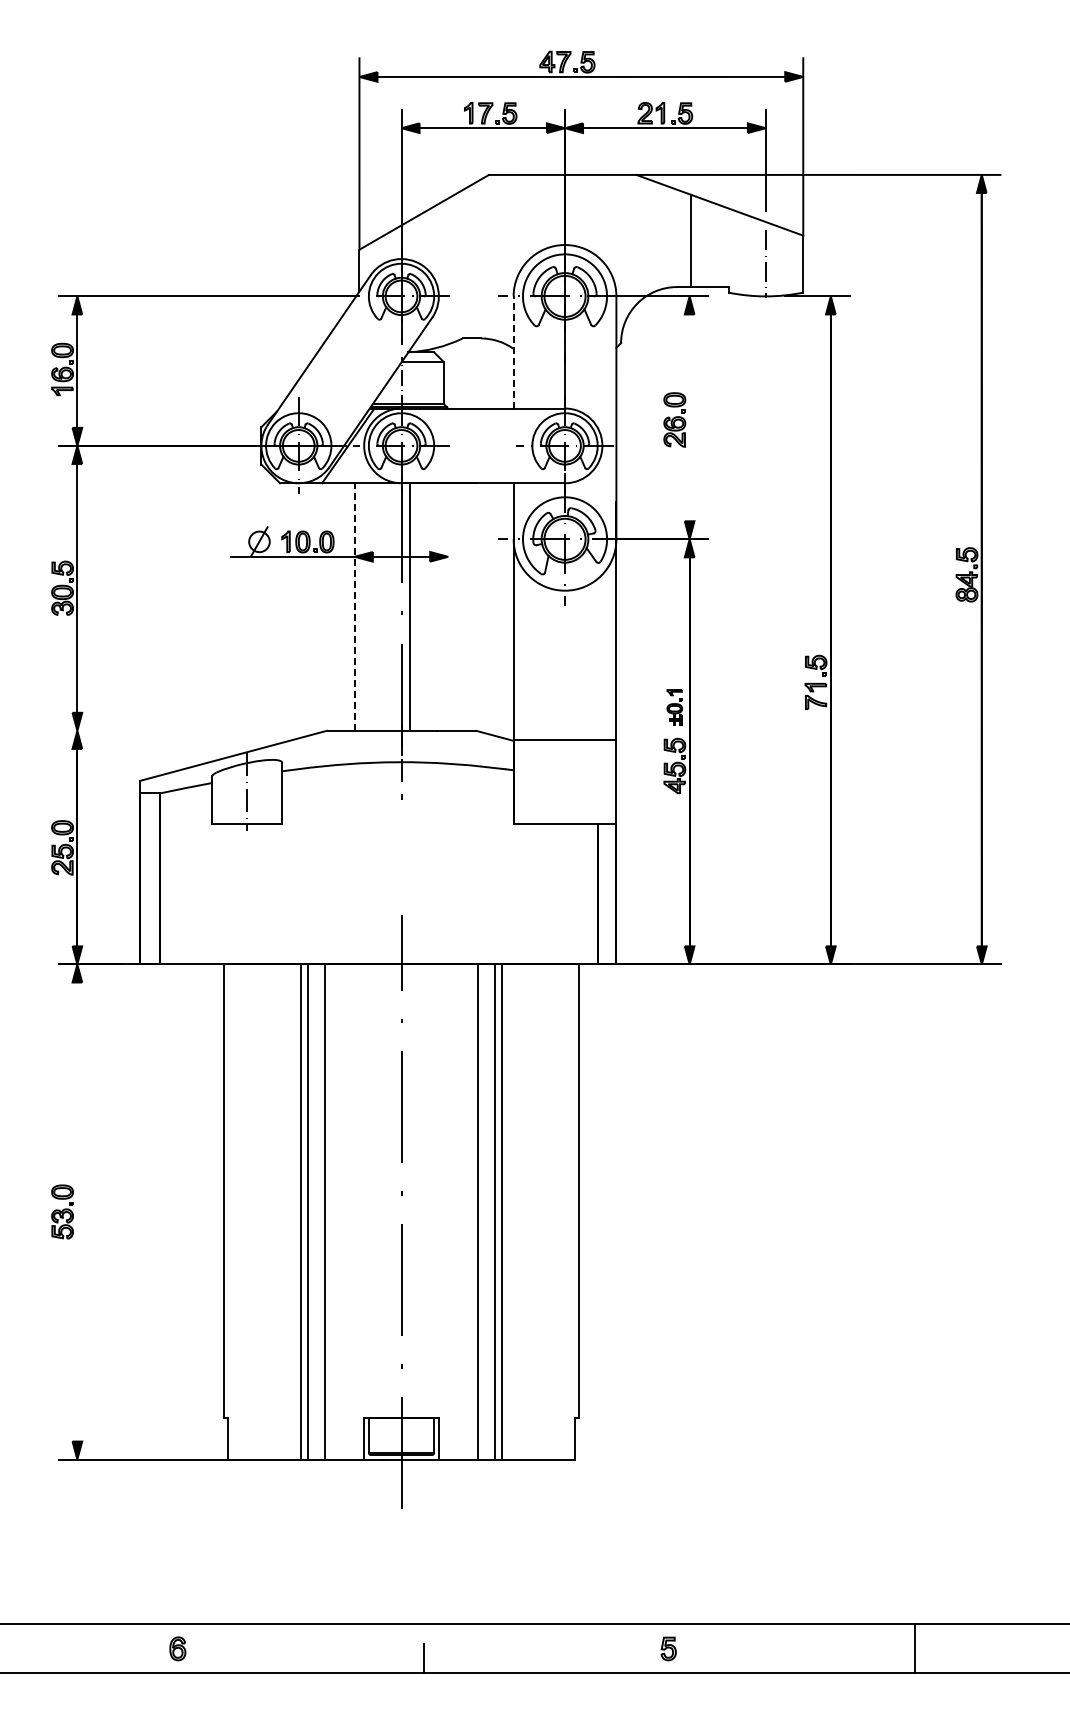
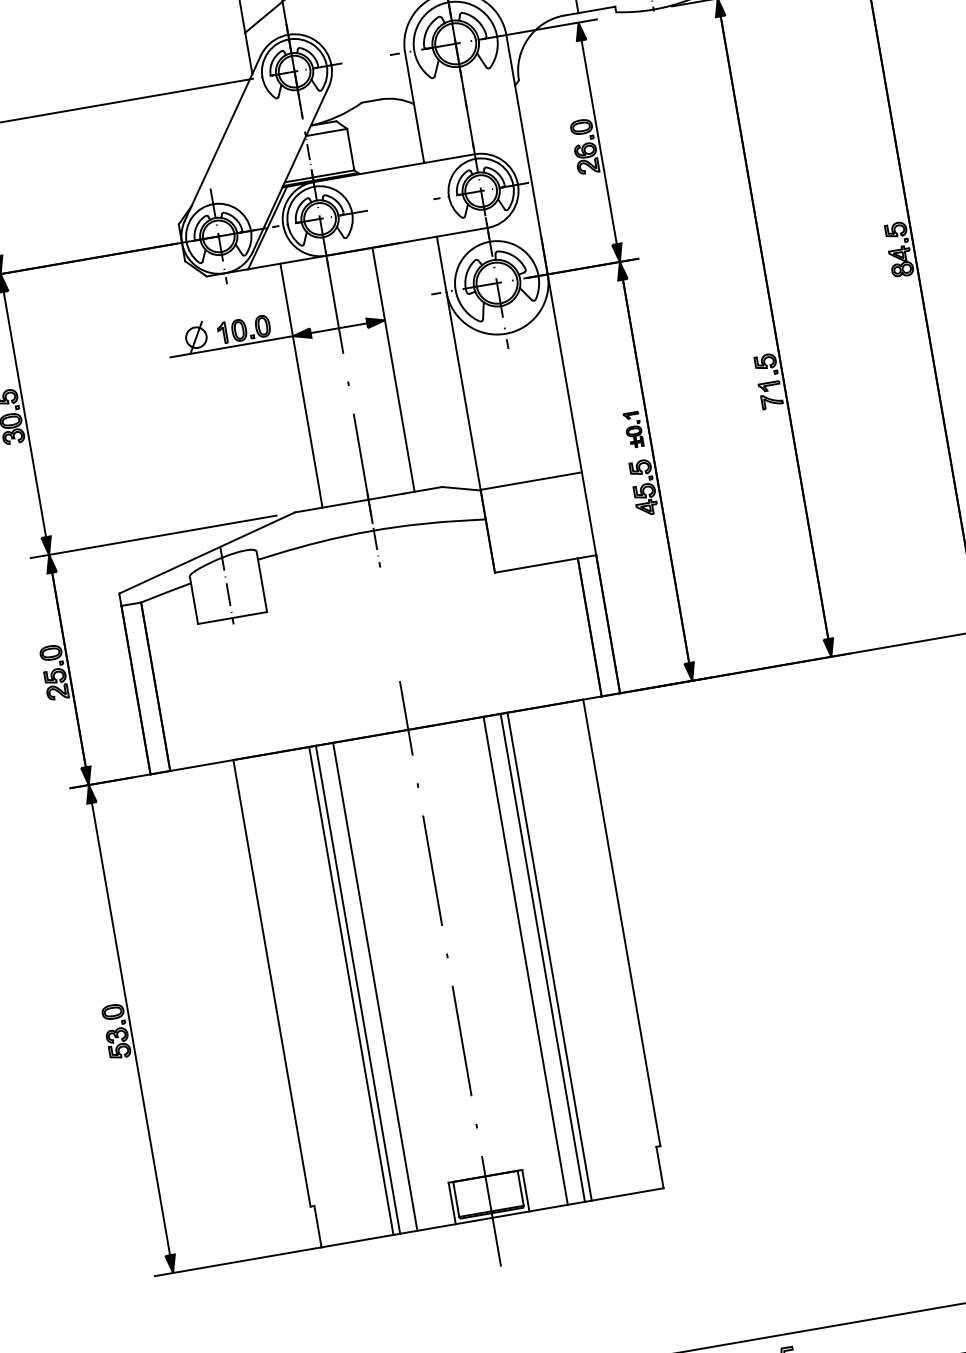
line: (513, 351) -> (414, 106), dashed -> solid
line: (689, 417) -> (599, 141), added
line: (410, 606) -> (393, 369), moved
line: (354, 607) -> (301, 386), dashed -> solid
line: (183, 730) -> (153, 536), added
line: (77, 1211) -> (131, 1028), added

